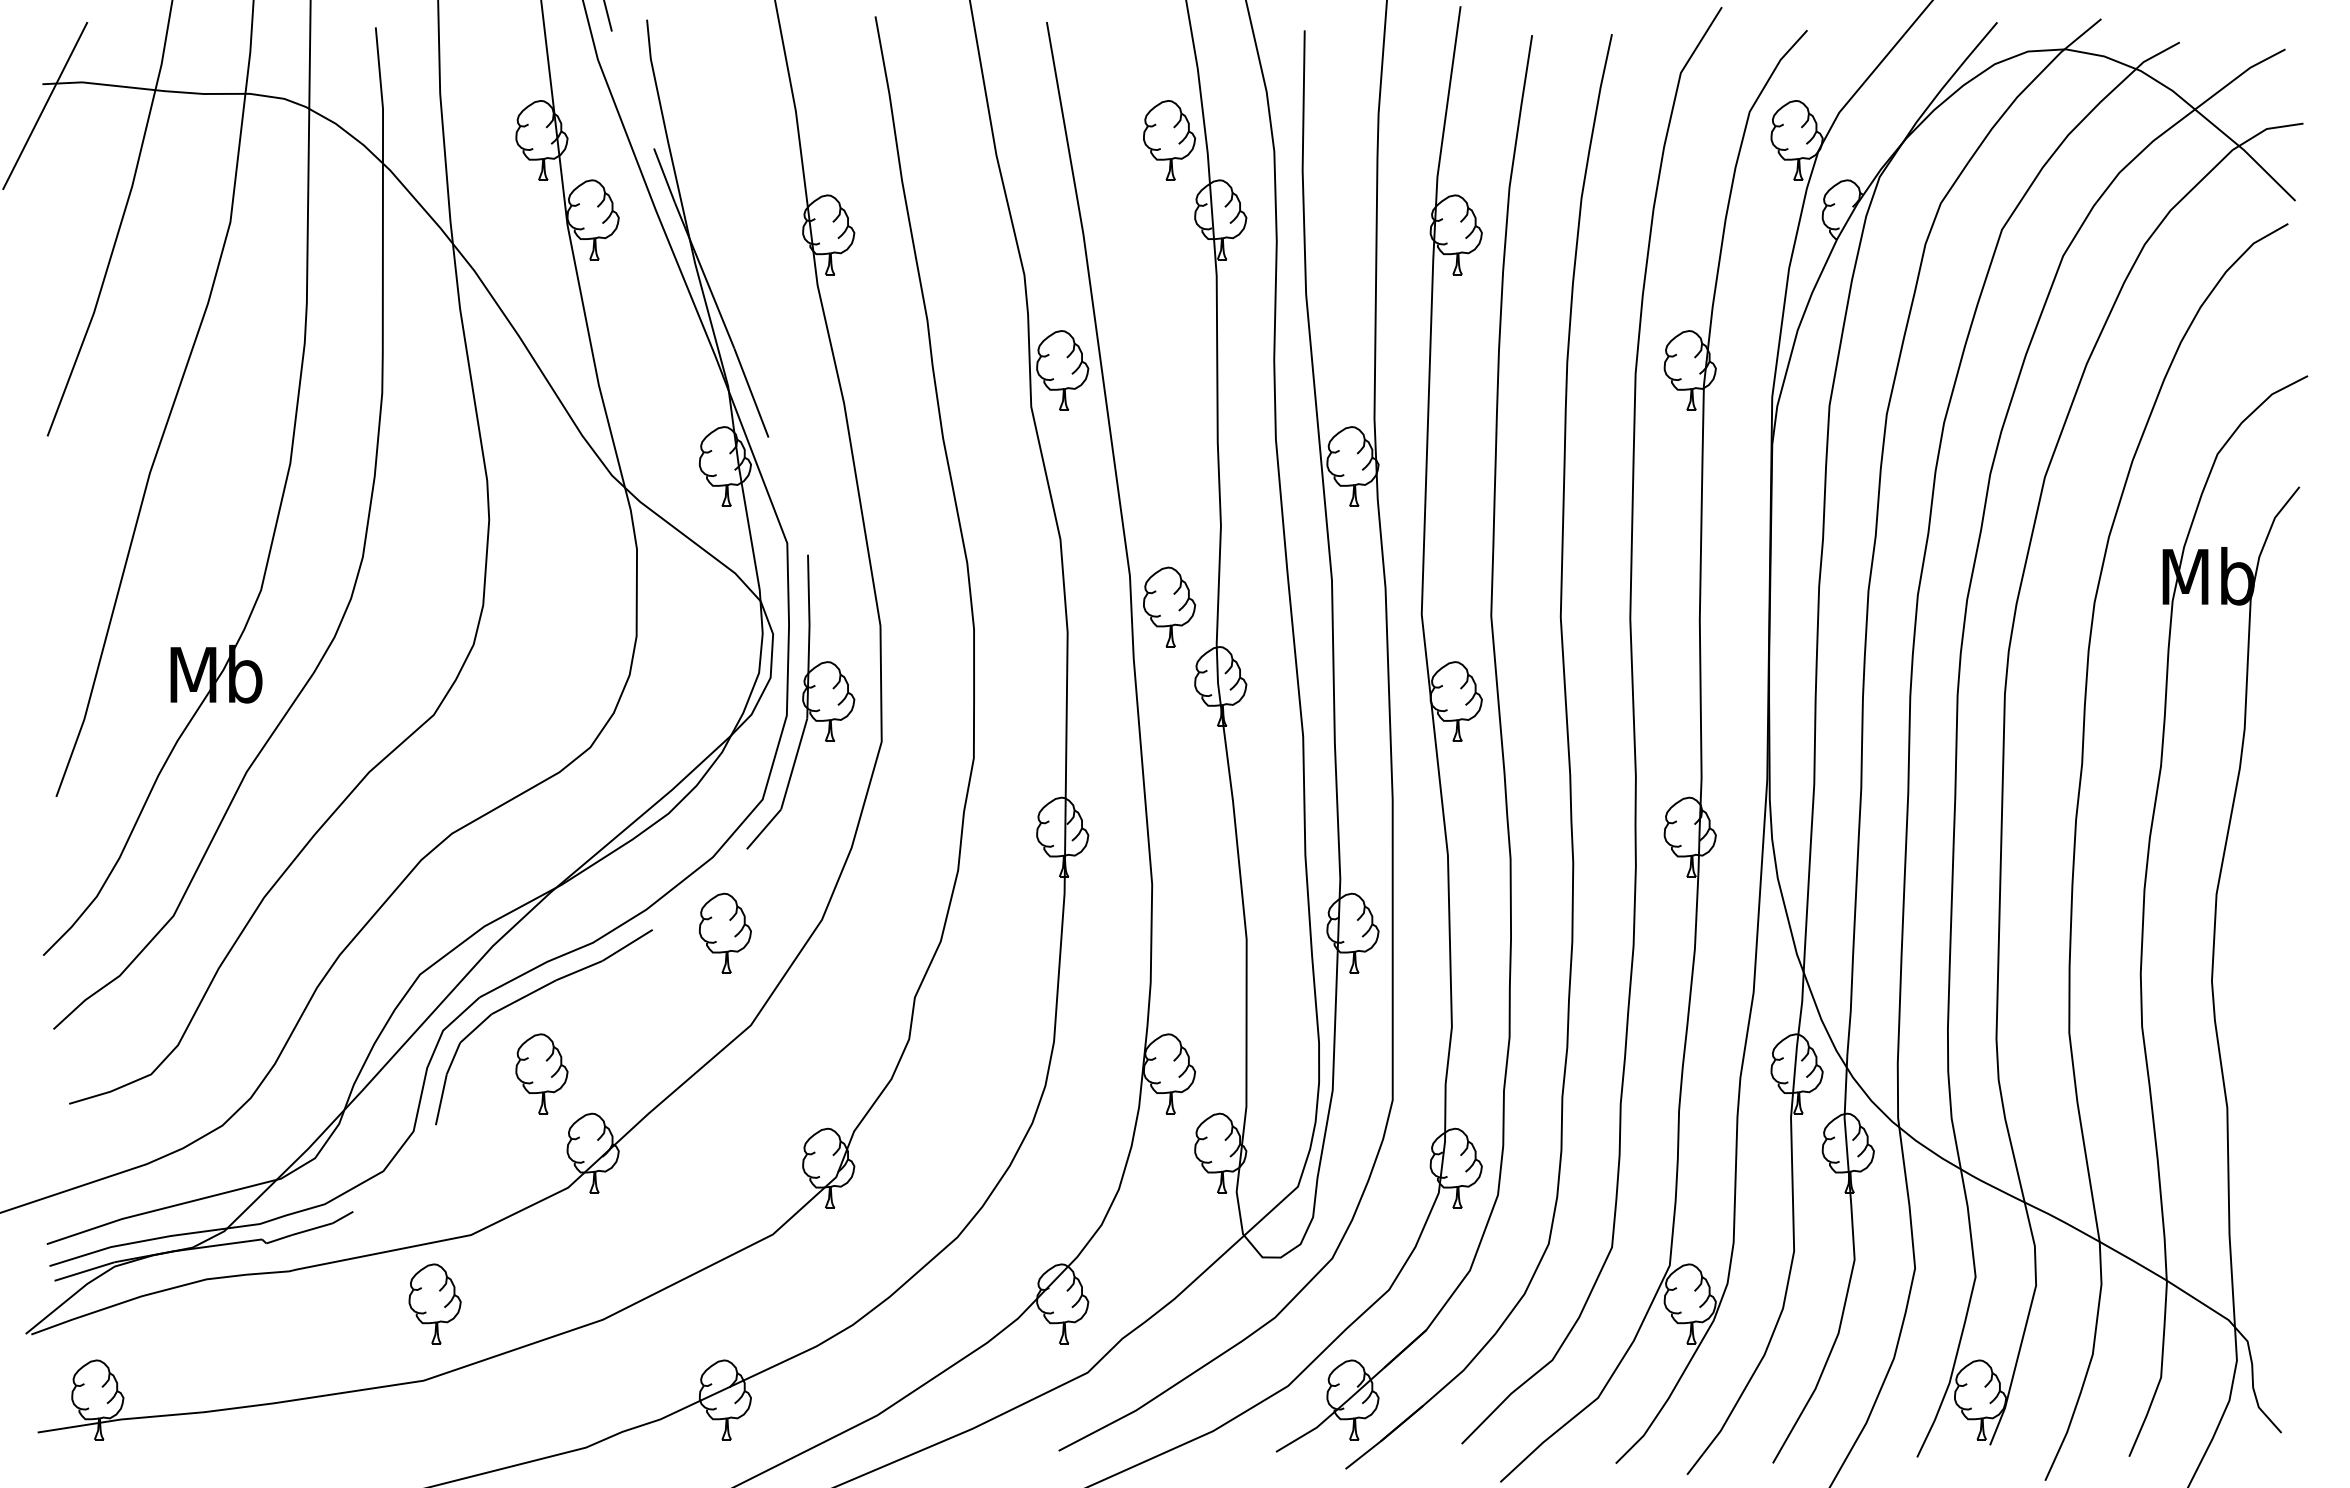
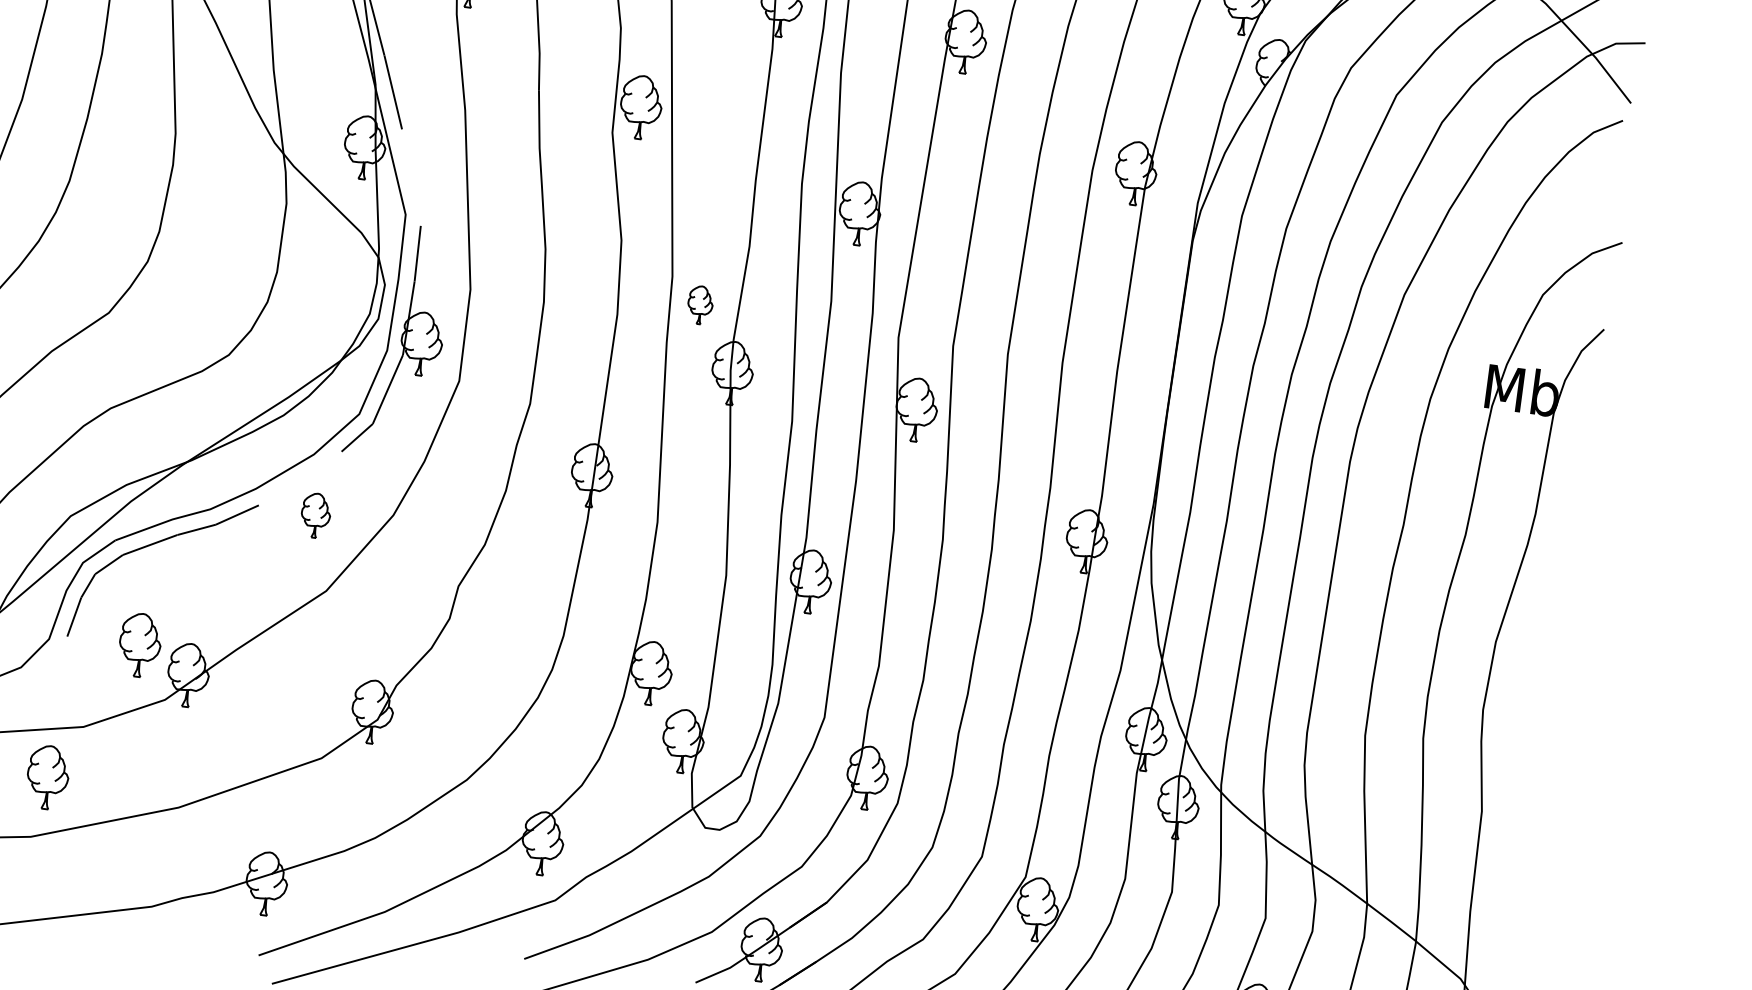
part: (1169, 606) -> (700, 304), size x0.6
part: (725, 932) -> (316, 515), size x0.7
part: (541, 1073) -> (139, 644), moved

